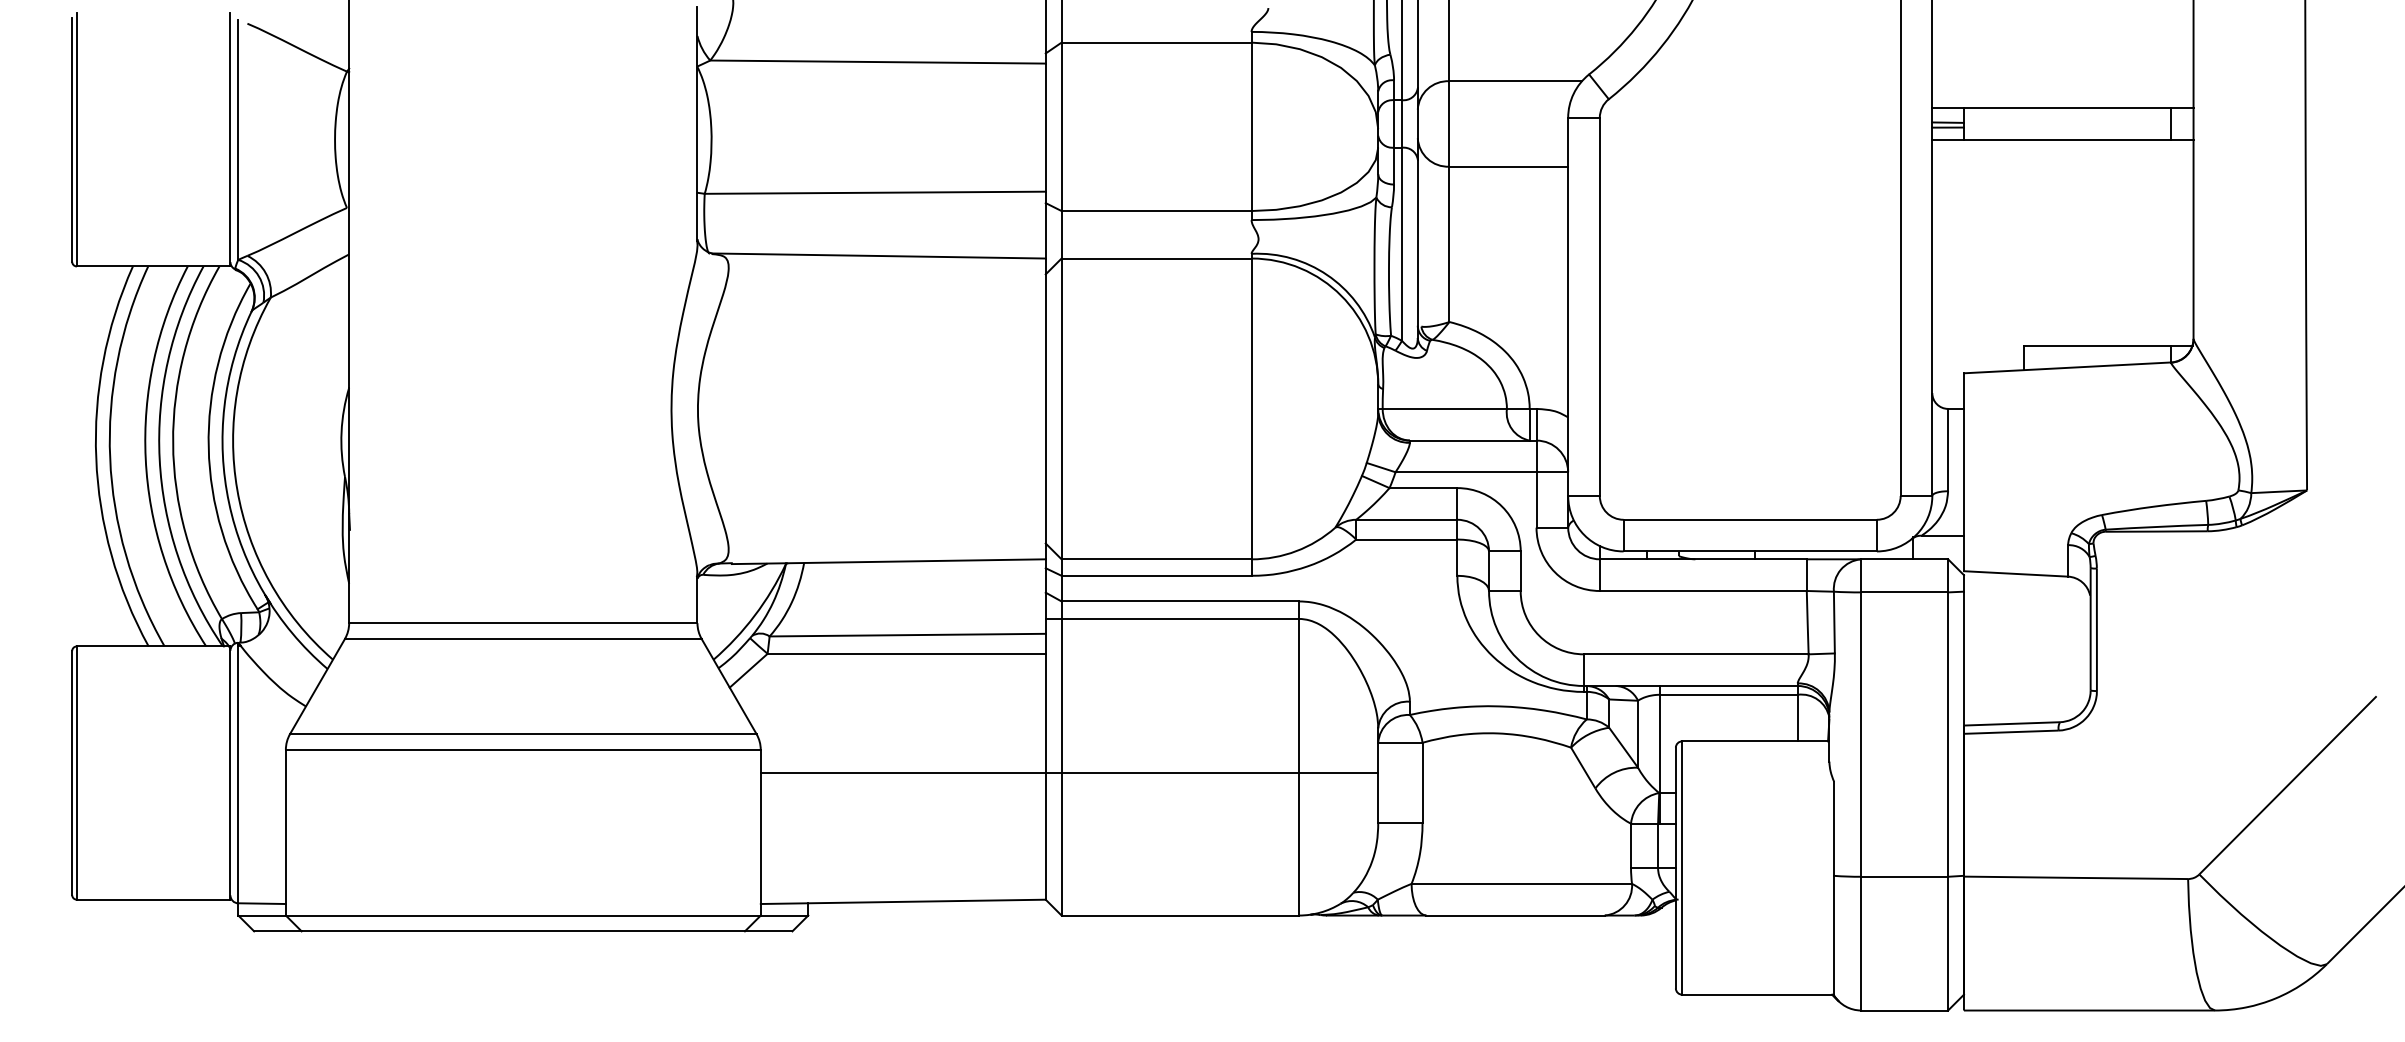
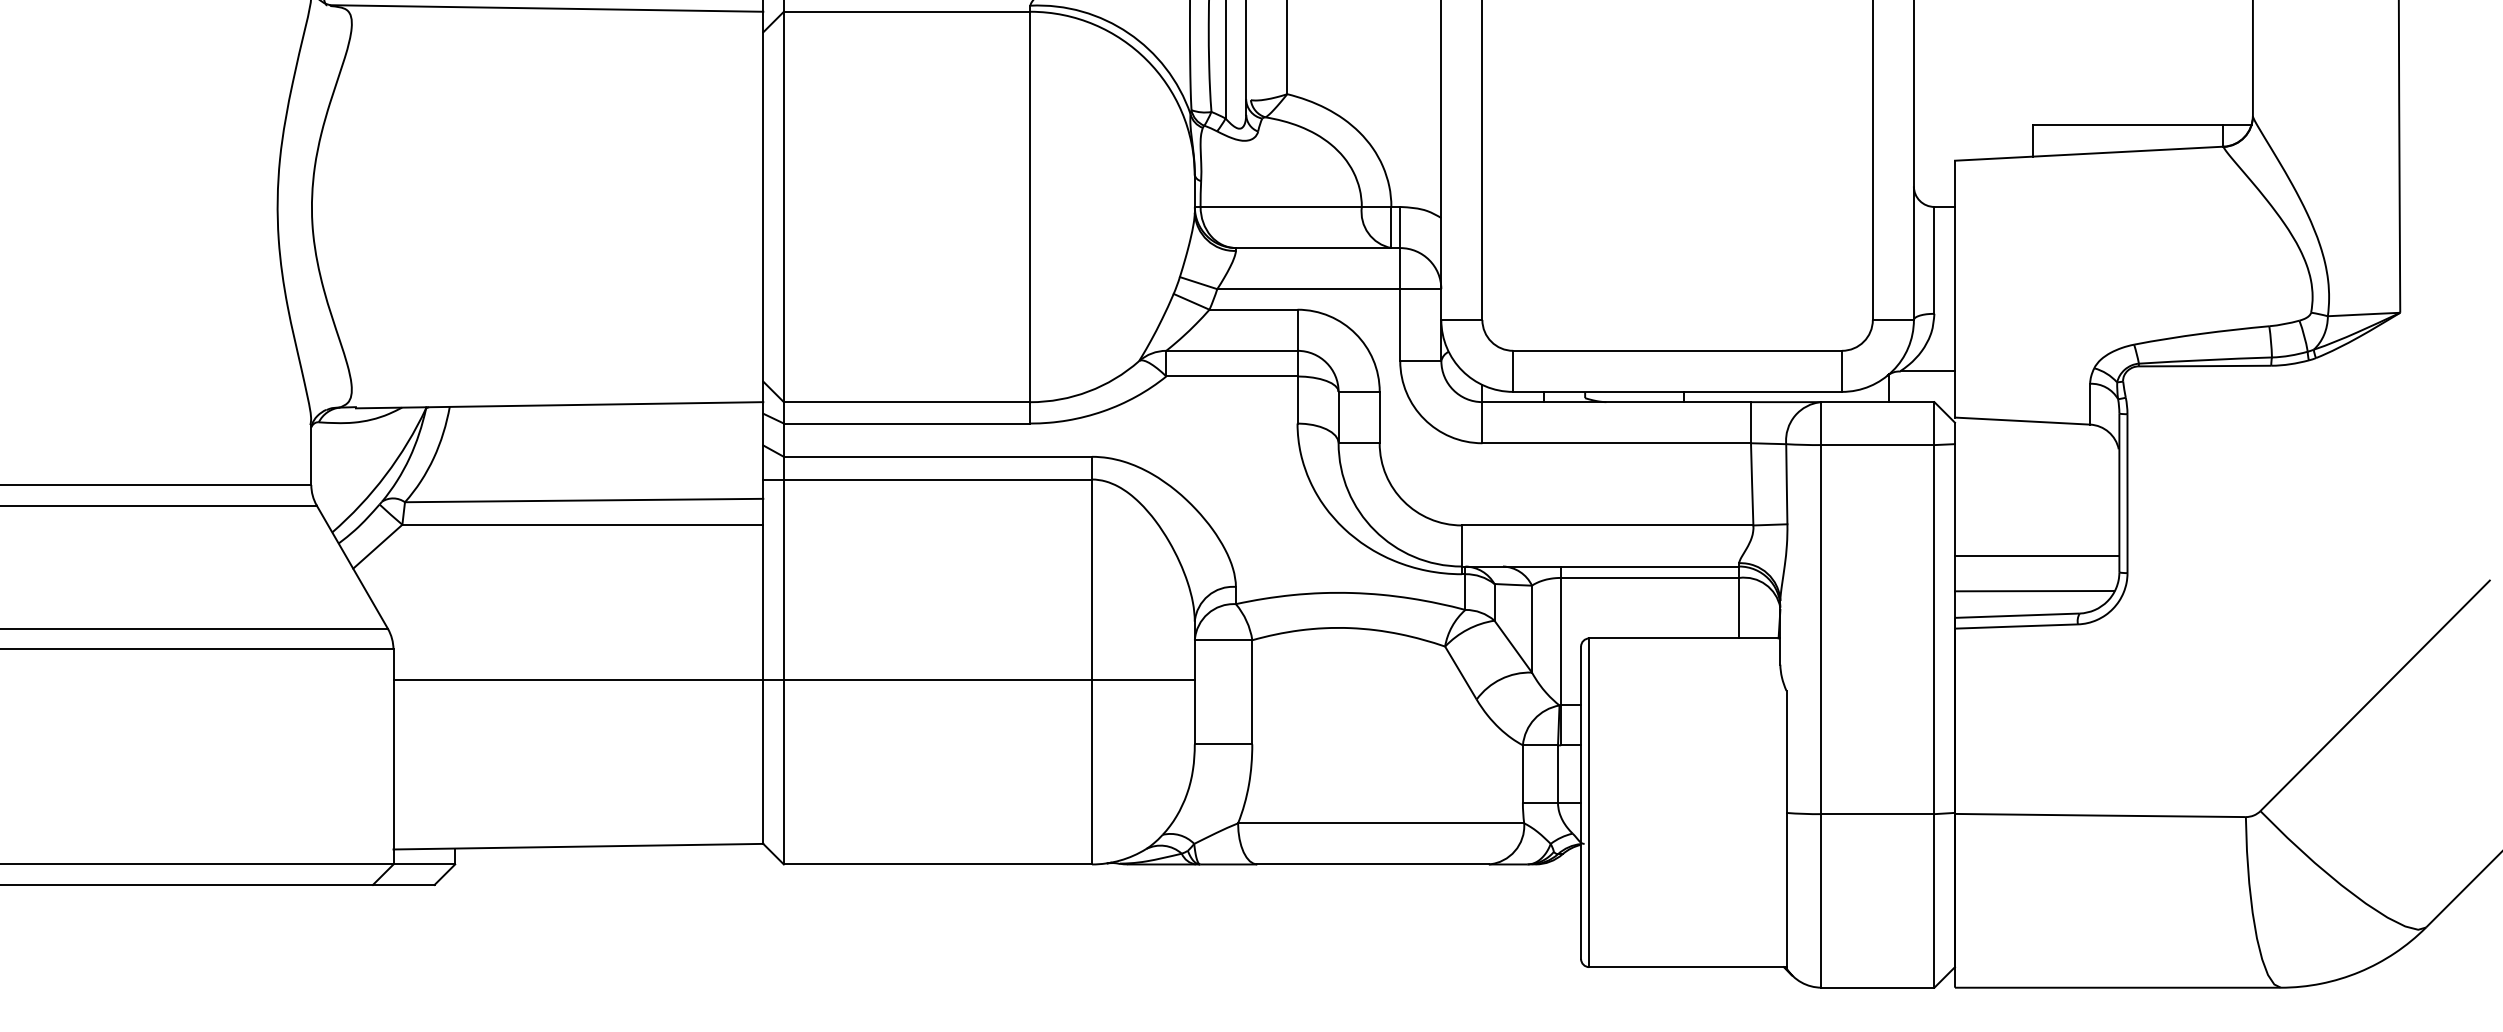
line: (2026, 678) -> (2036, 556), added
line: (2024, 704) -> (2033, 590), added

